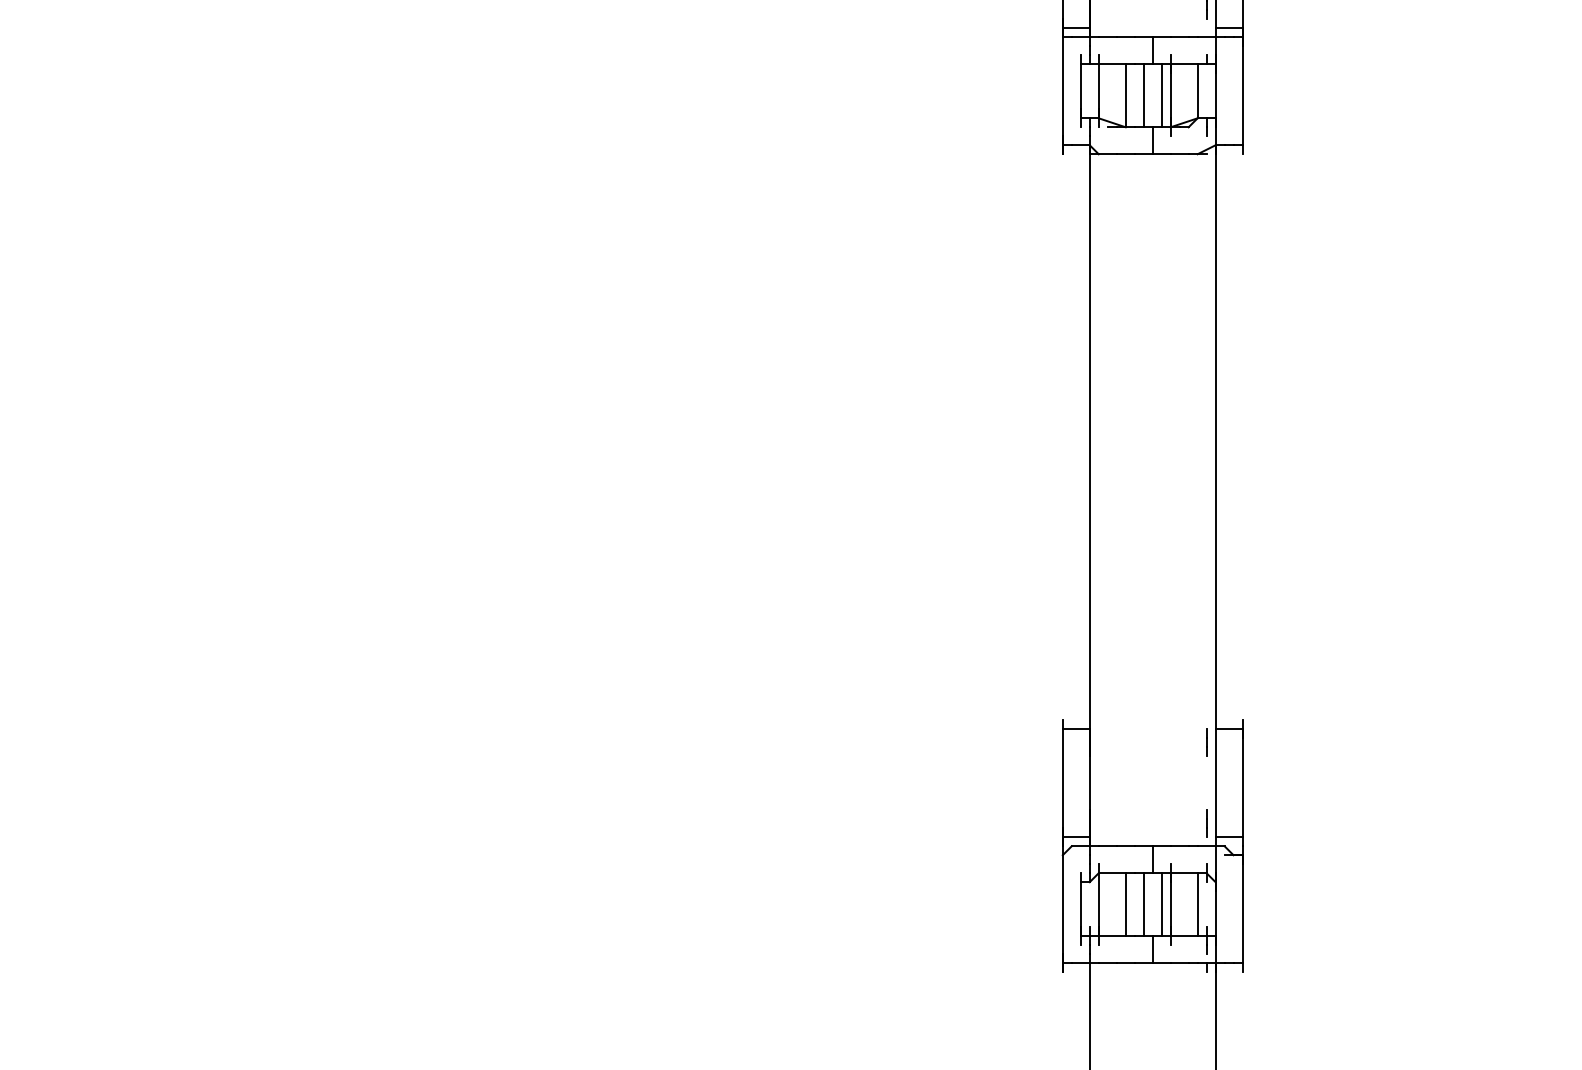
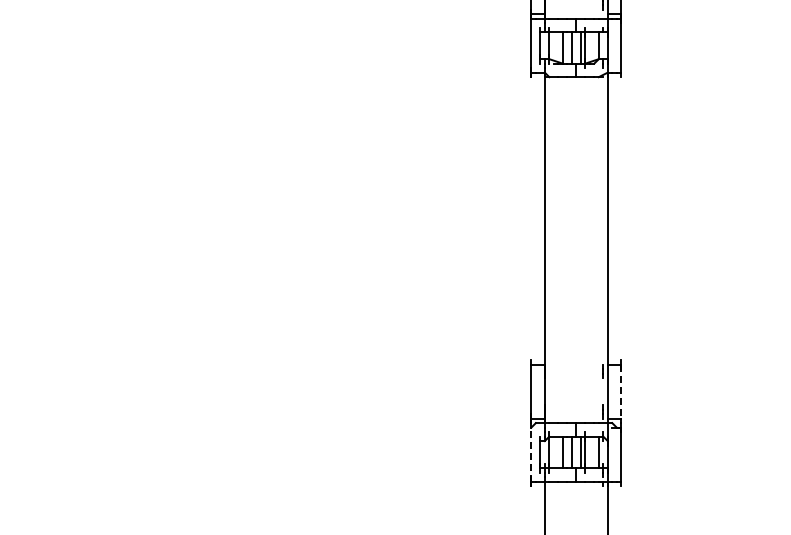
line: (1243, 783) -> (621, 391), solid -> dashed
line: (1063, 909) -> (531, 454), solid -> dashed

